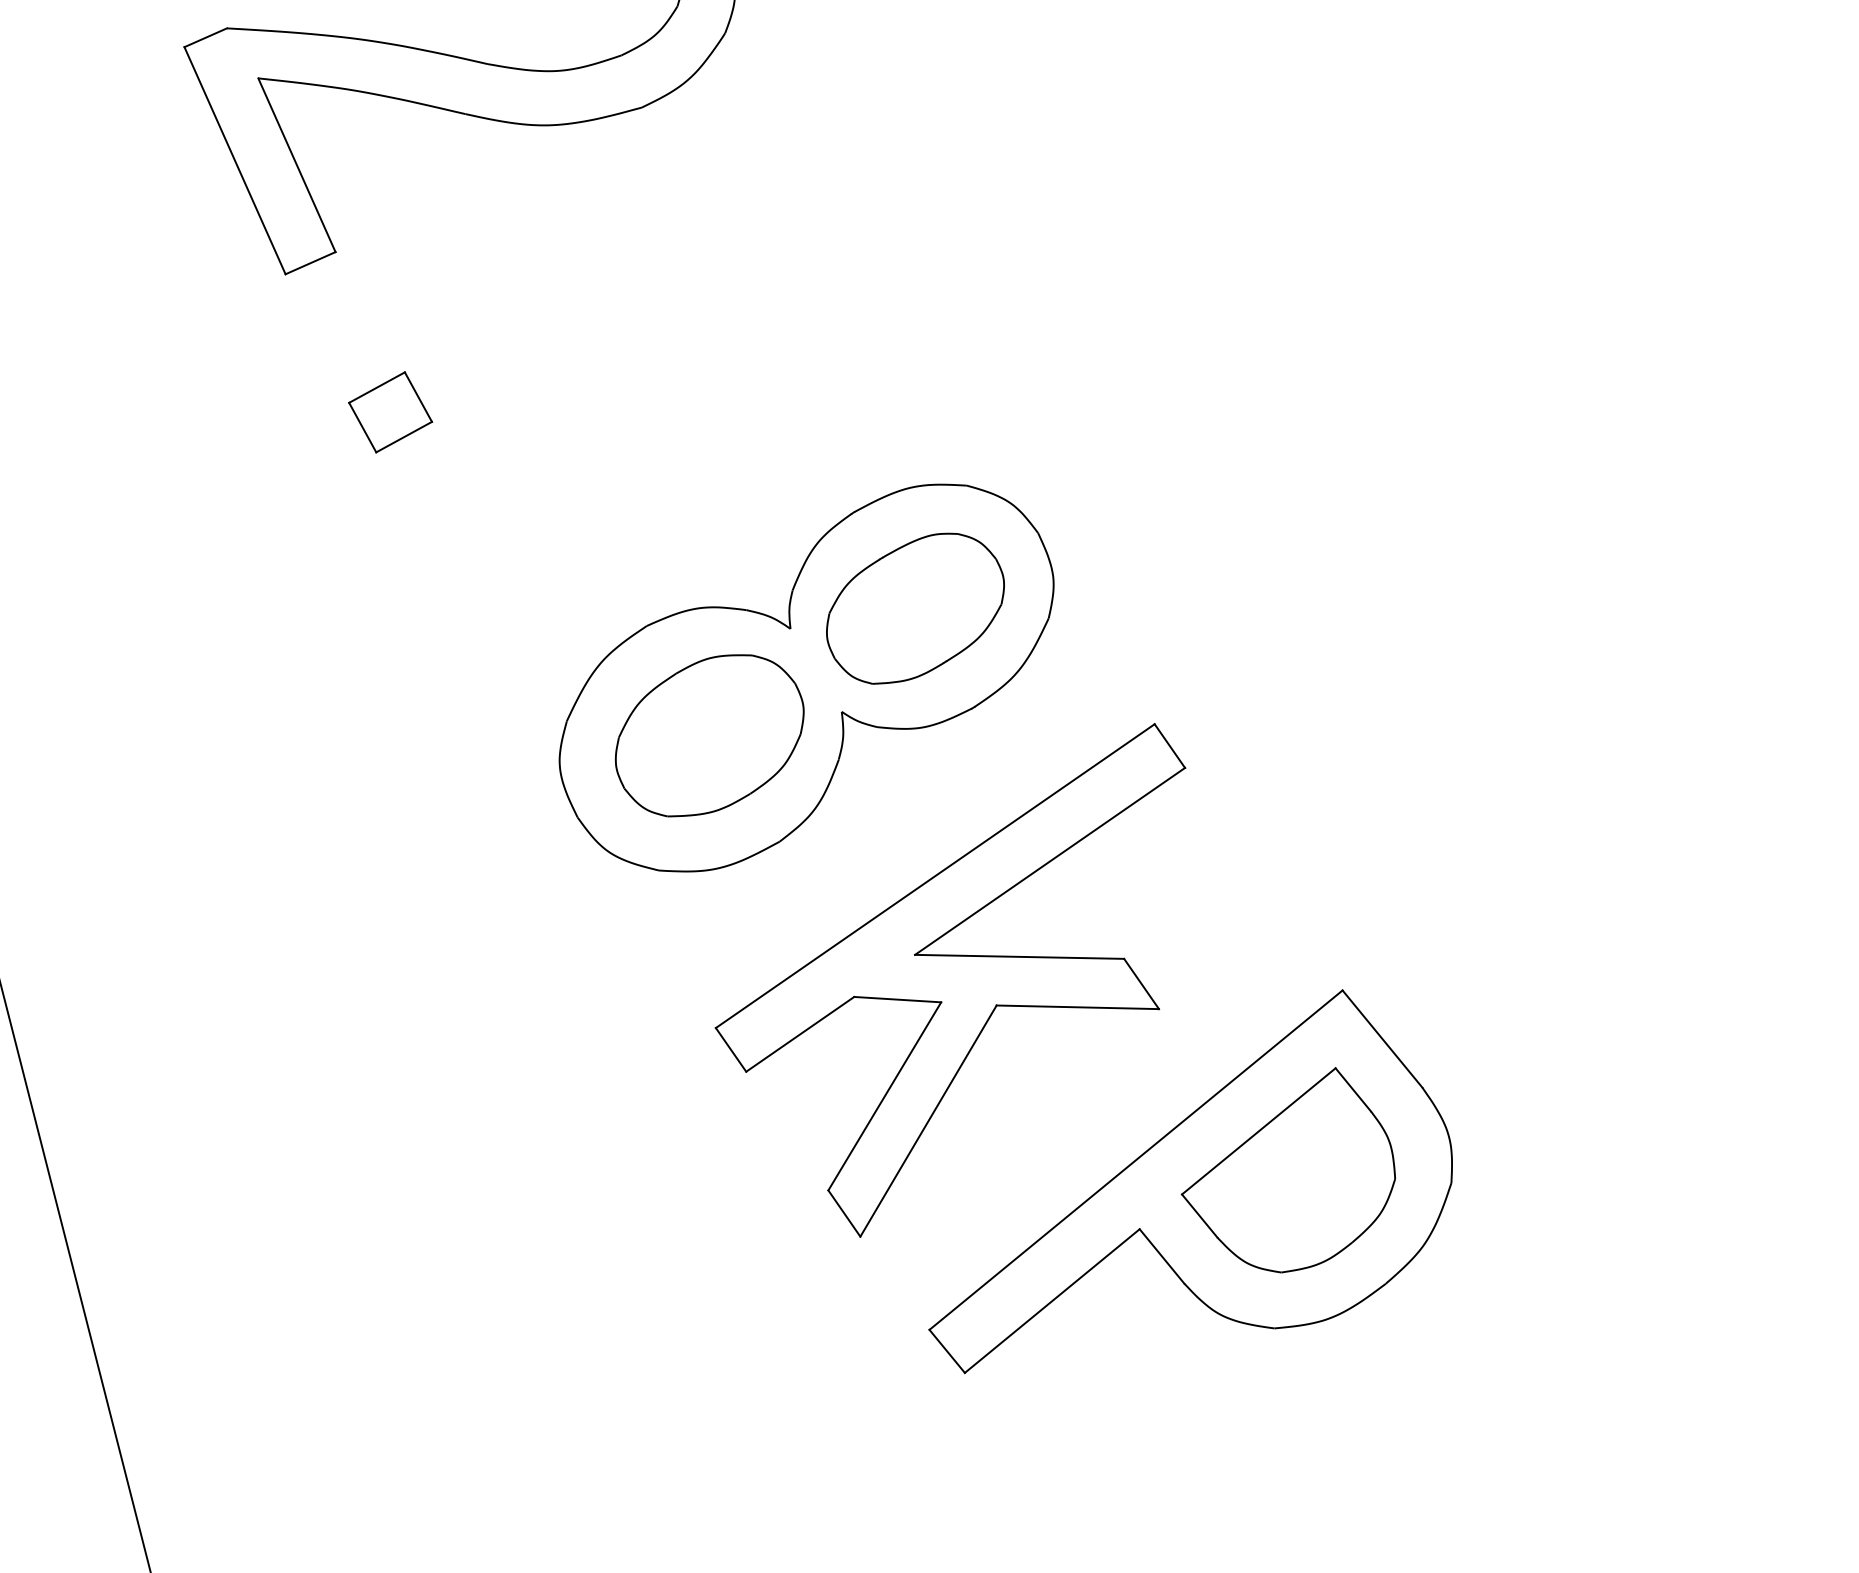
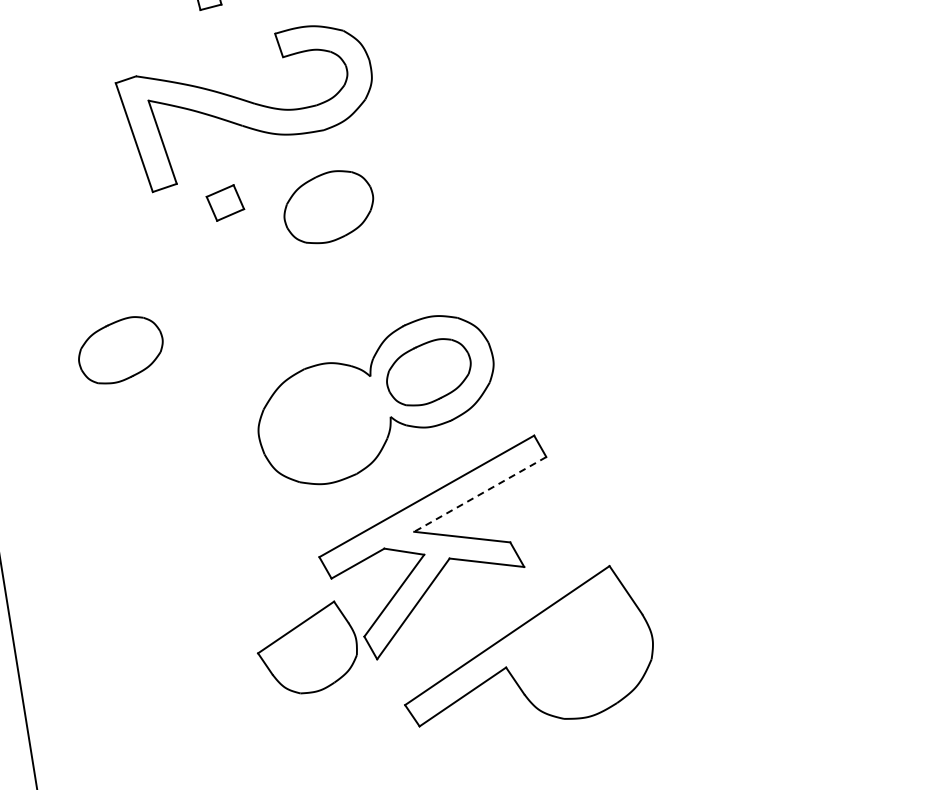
part: (390, 411) -> (225, 202), moved
part: (246, 621) -> (120, 350), added
part: (709, 736) -> (328, 207), moved
line: (1050, 861) -> (480, 494), solid -> dashed
part: (1287, 1172) -> (307, 647), moved

